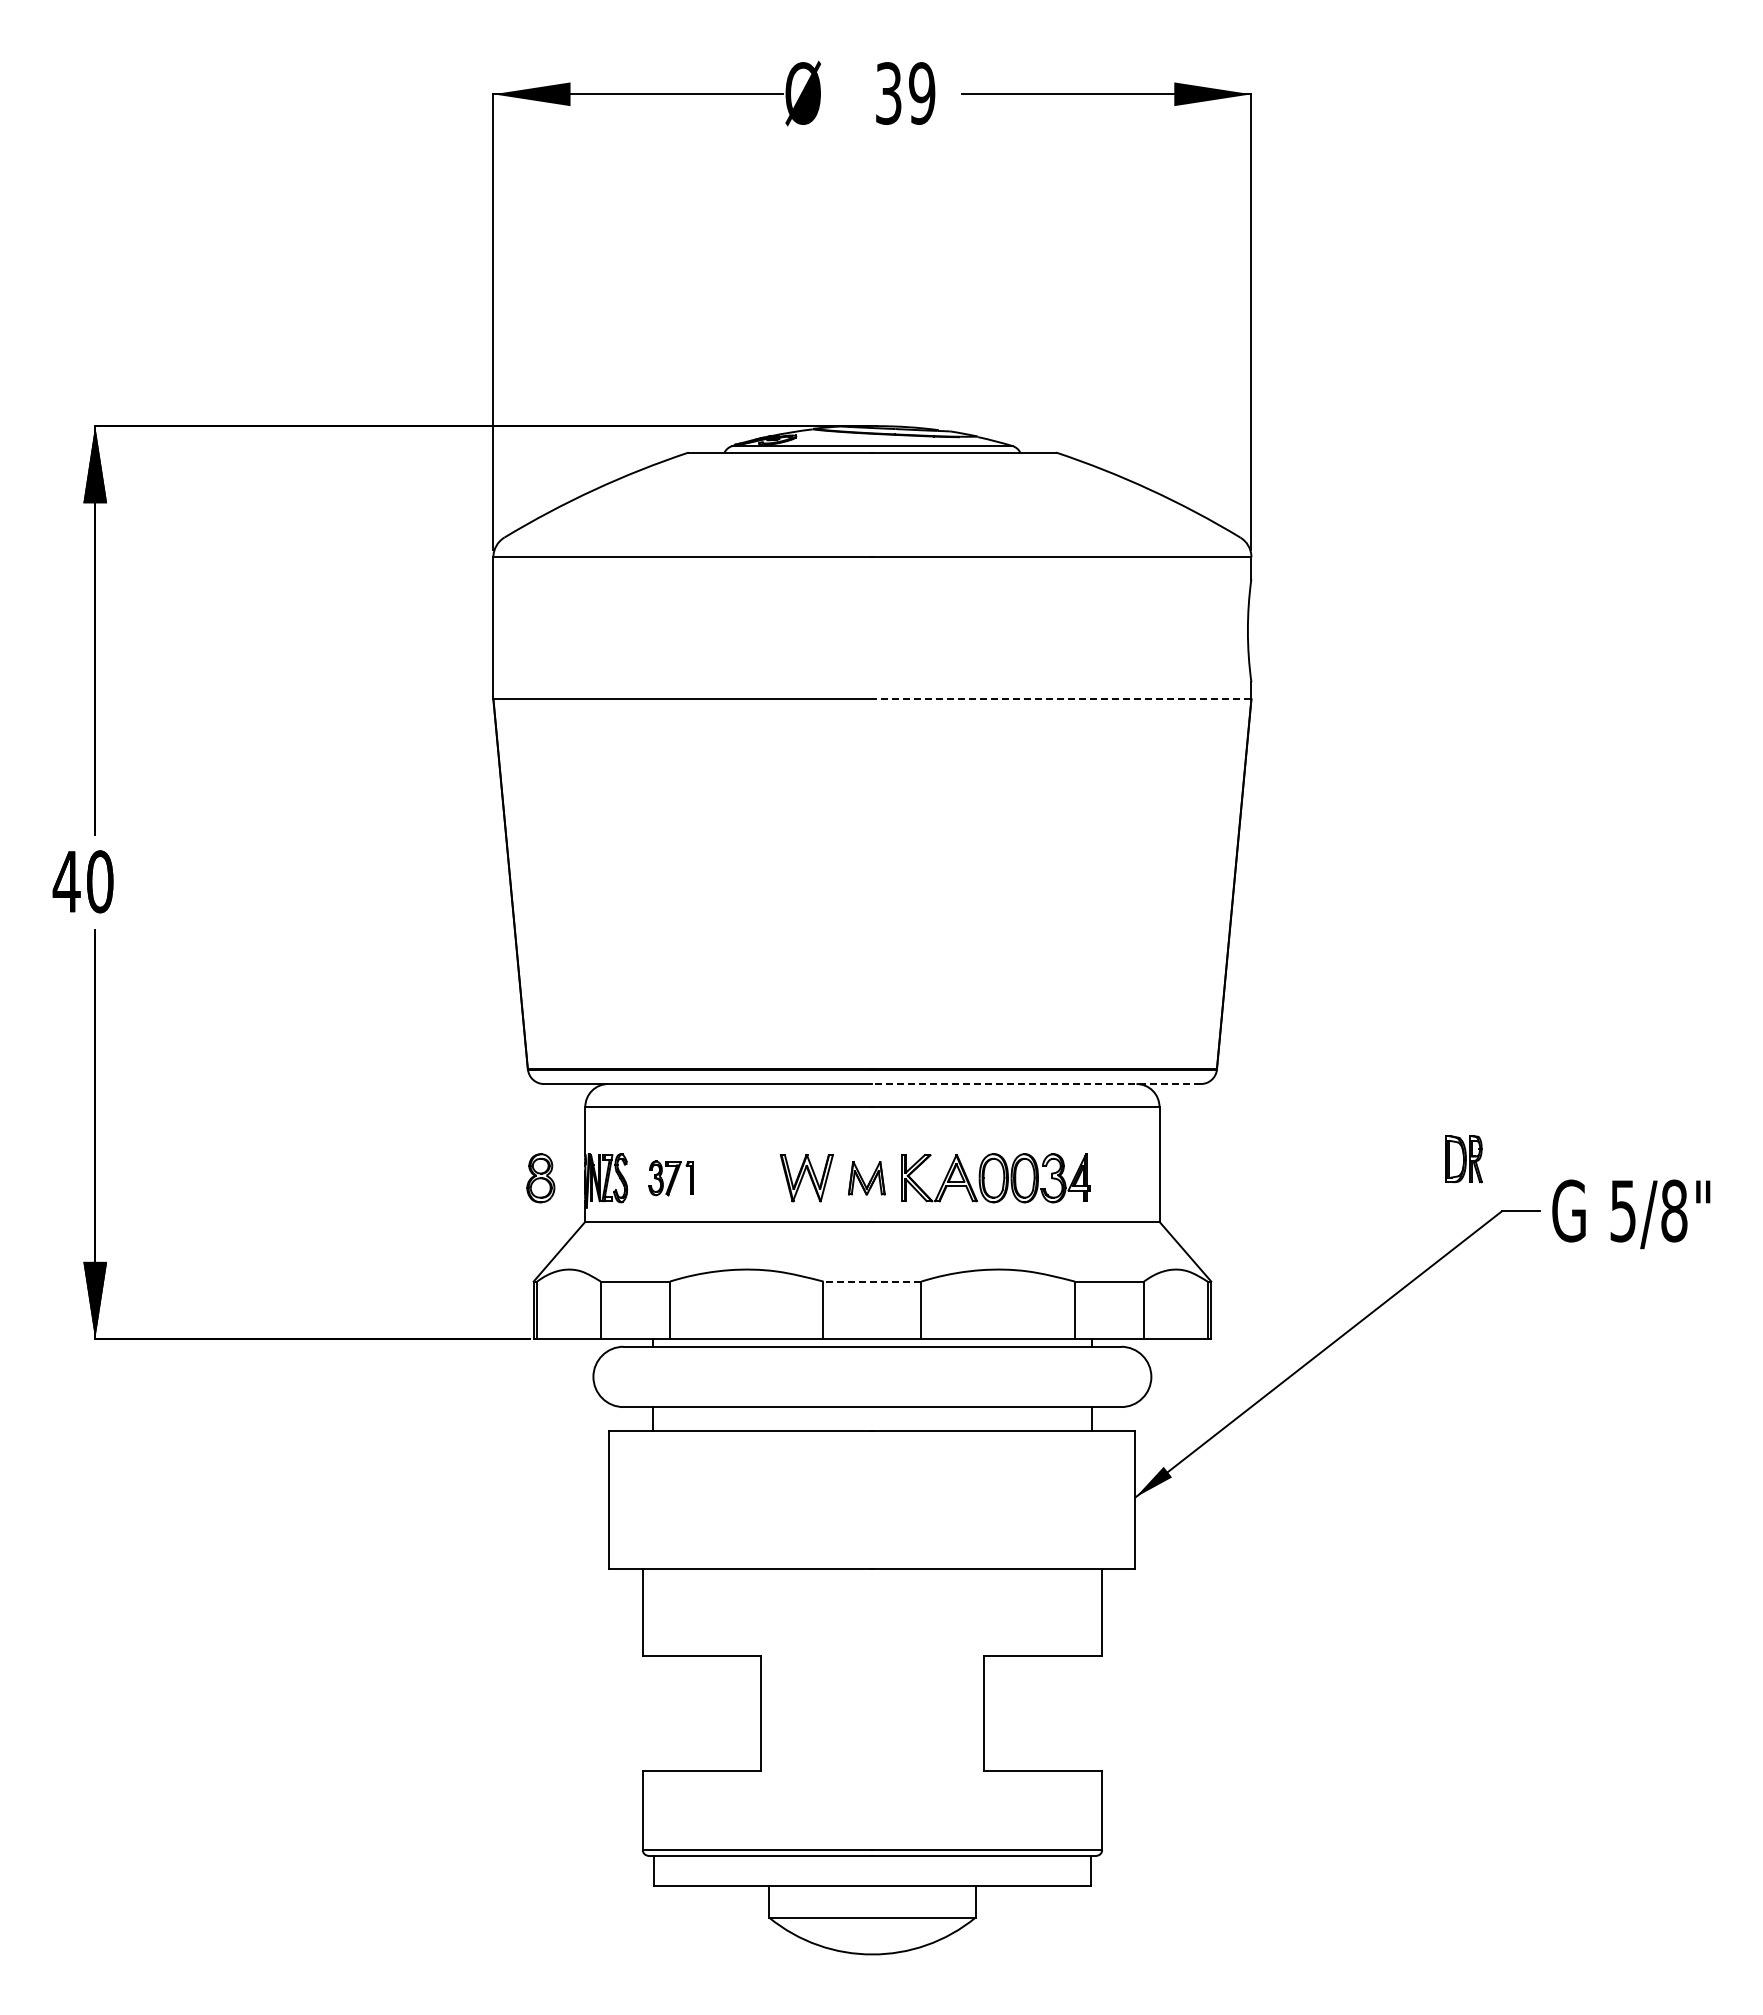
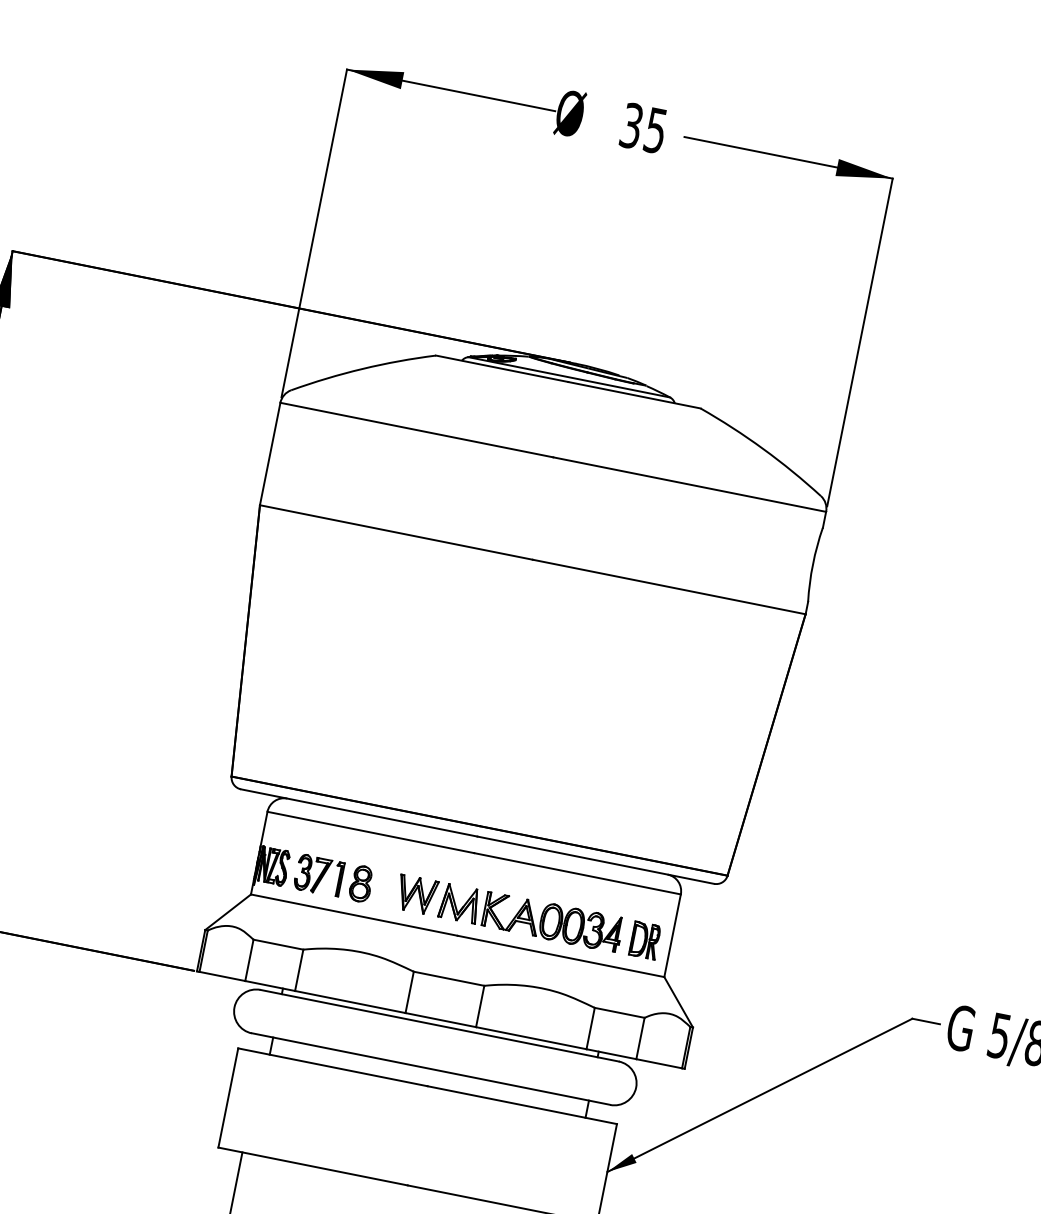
text: (922, 93) -> (656, 130), 39 -> 35
line: (1061, 699) -> (668, 586), dashed -> solid
line: (1036, 1084) -> (595, 860), dashed -> solid
part: (1463, 1159) -> (644, 940), moved
part: (540, 1178) -> (361, 884), moved
part: (670, 1178) -> (318, 875), size x1.43
part: (866, 1178) -> (459, 903), size x1.43
line: (872, 1281) -> (449, 978), dashed -> solid

